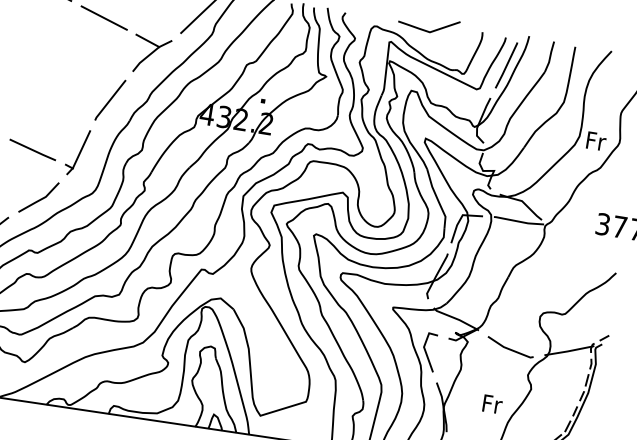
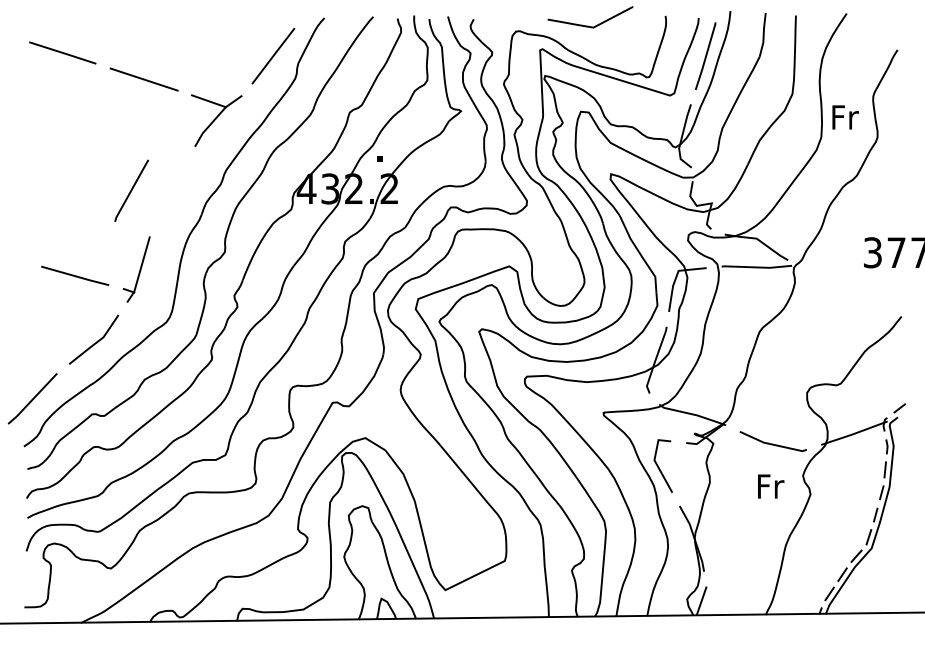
line: (110, 100) -> (131, 190), moved
text: (596, 141) -> (845, 117), moved
text: (492, 404) -> (771, 486), moved

